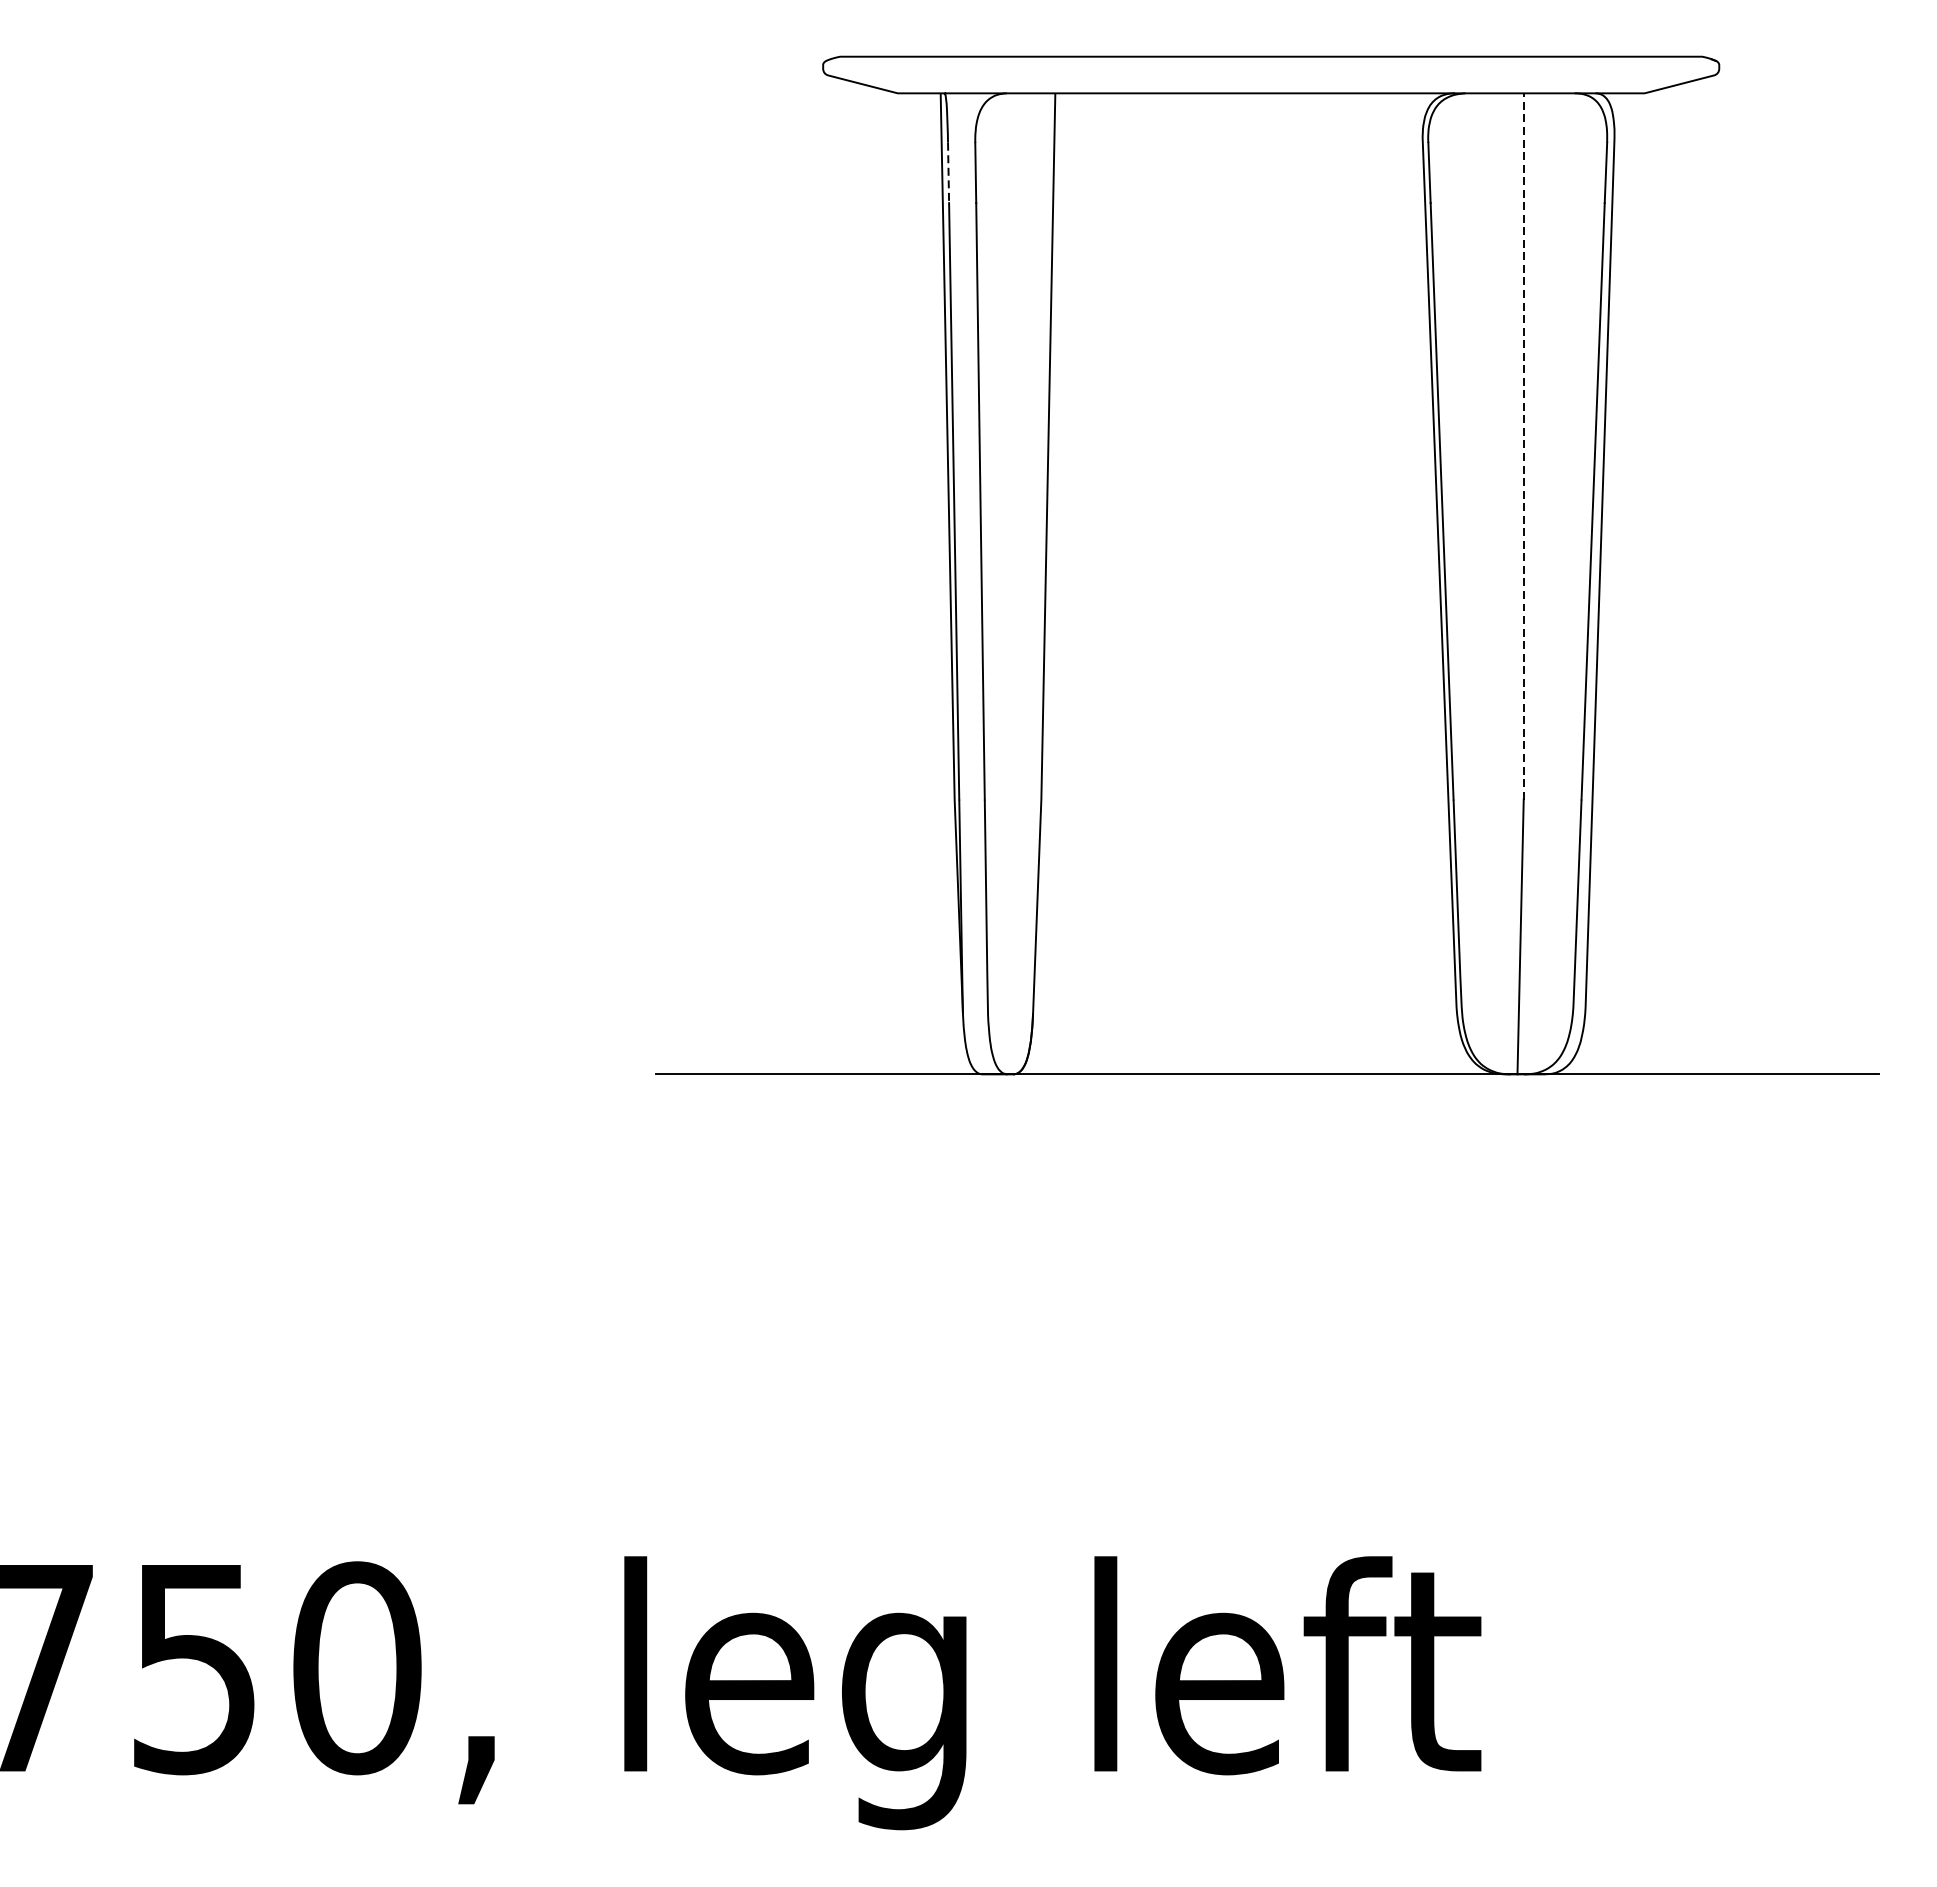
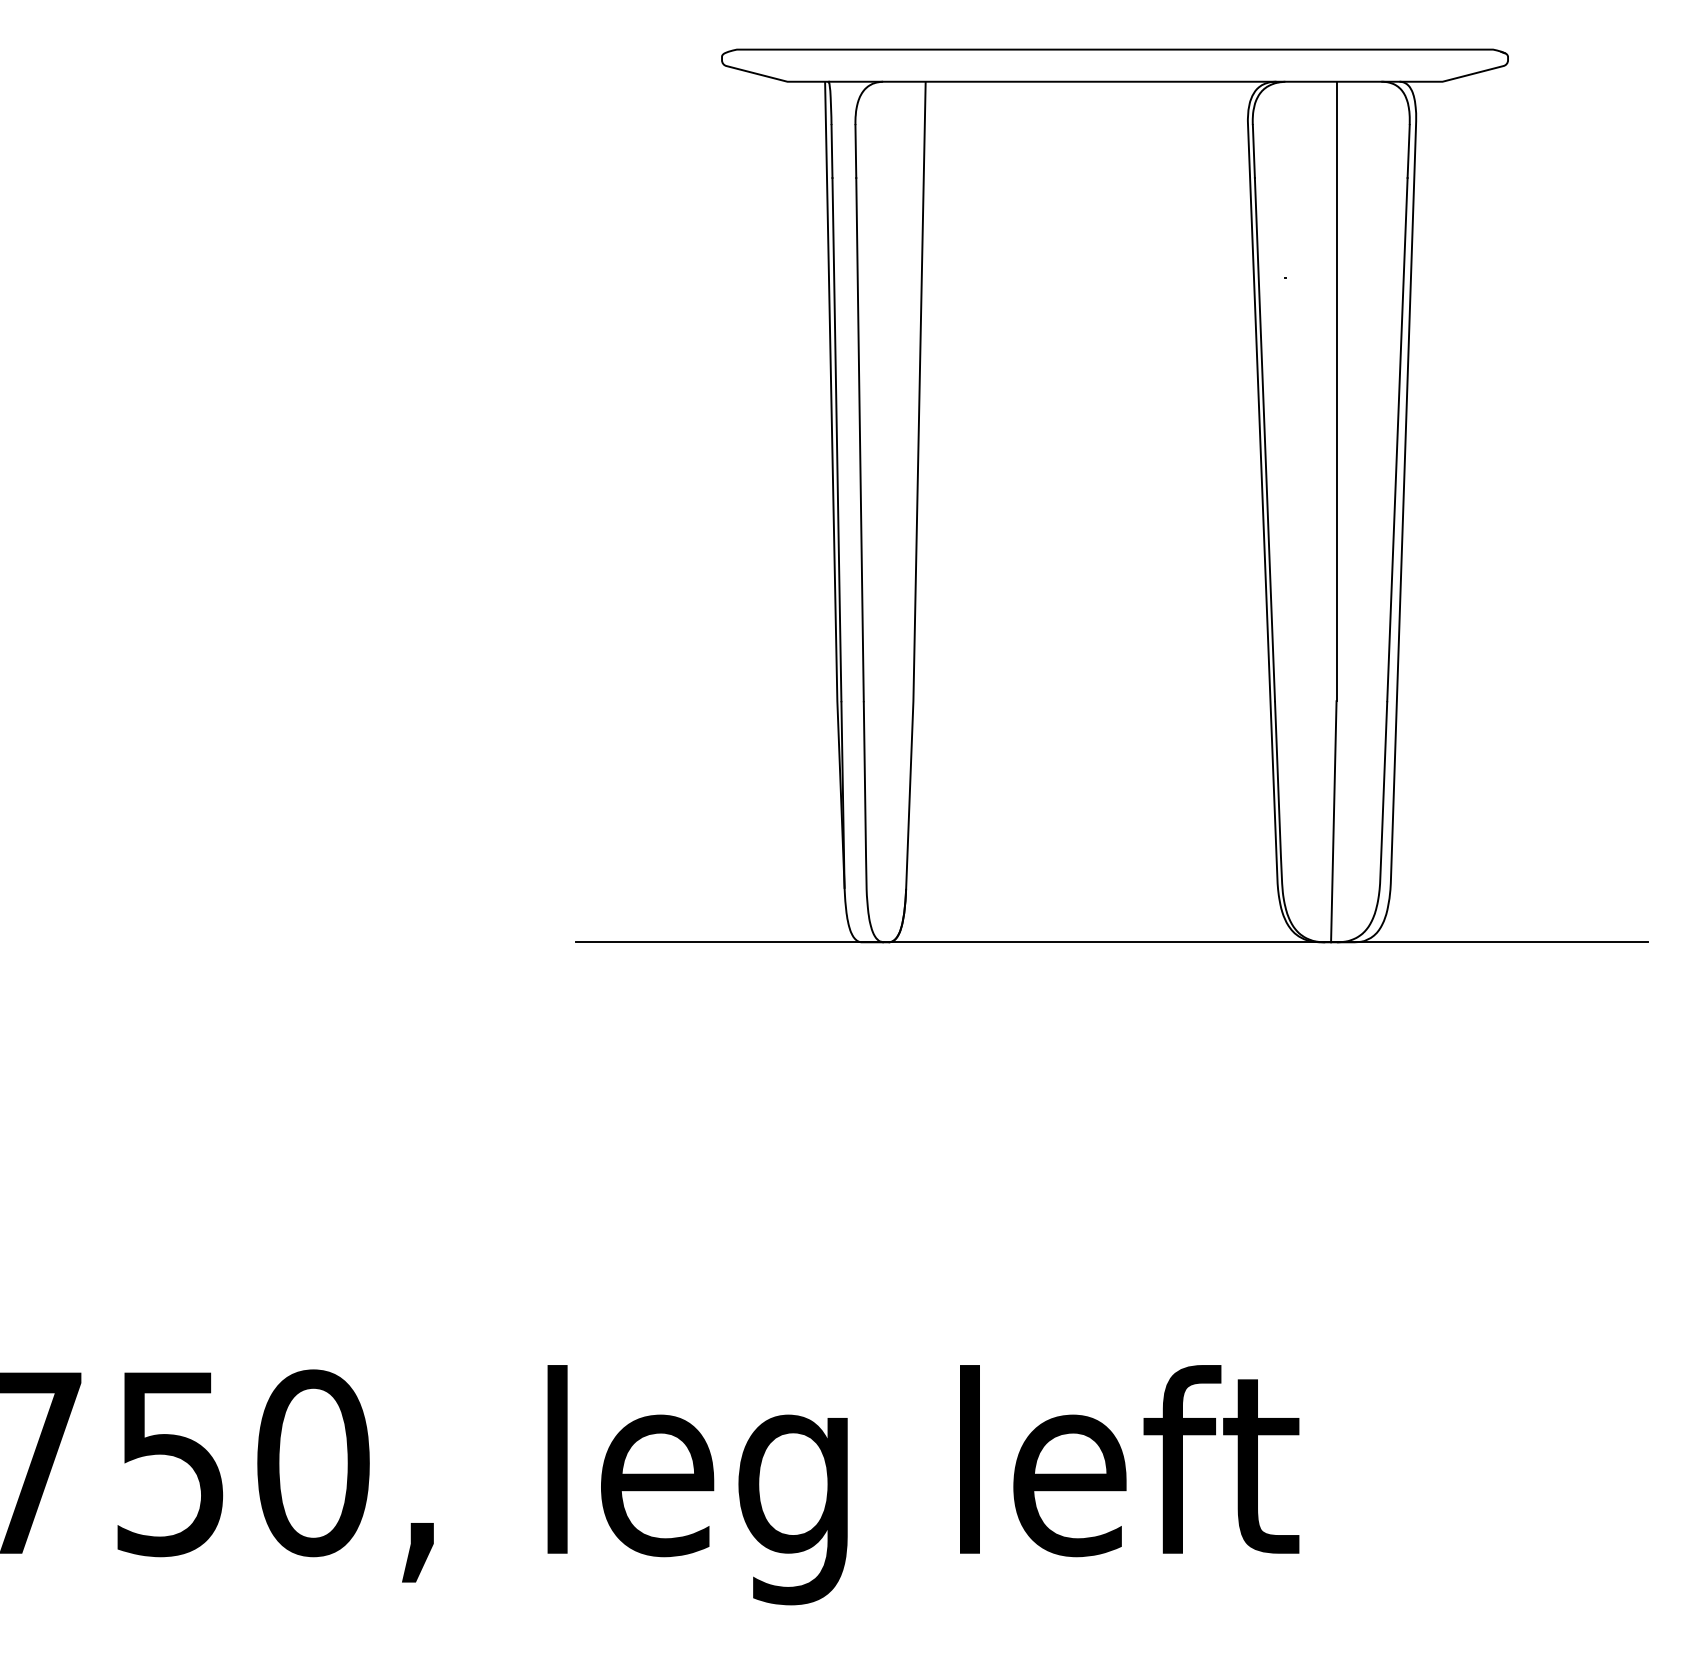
line: (949, 174) -> (832, 152), dashed -> solid
line: (1523, 446) -> (1336, 391), dashed -> solid

